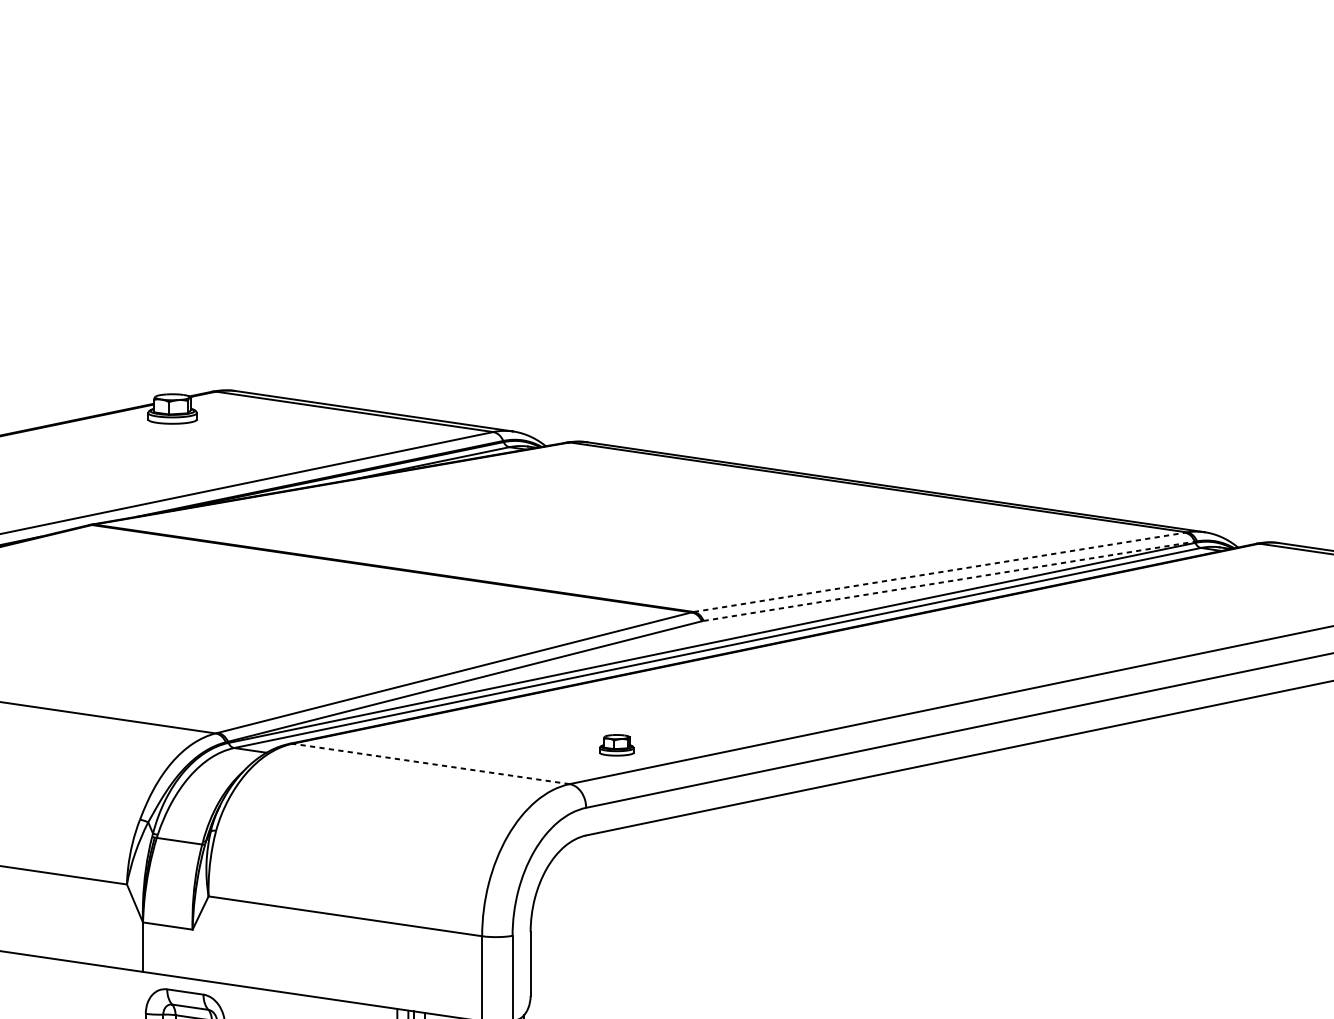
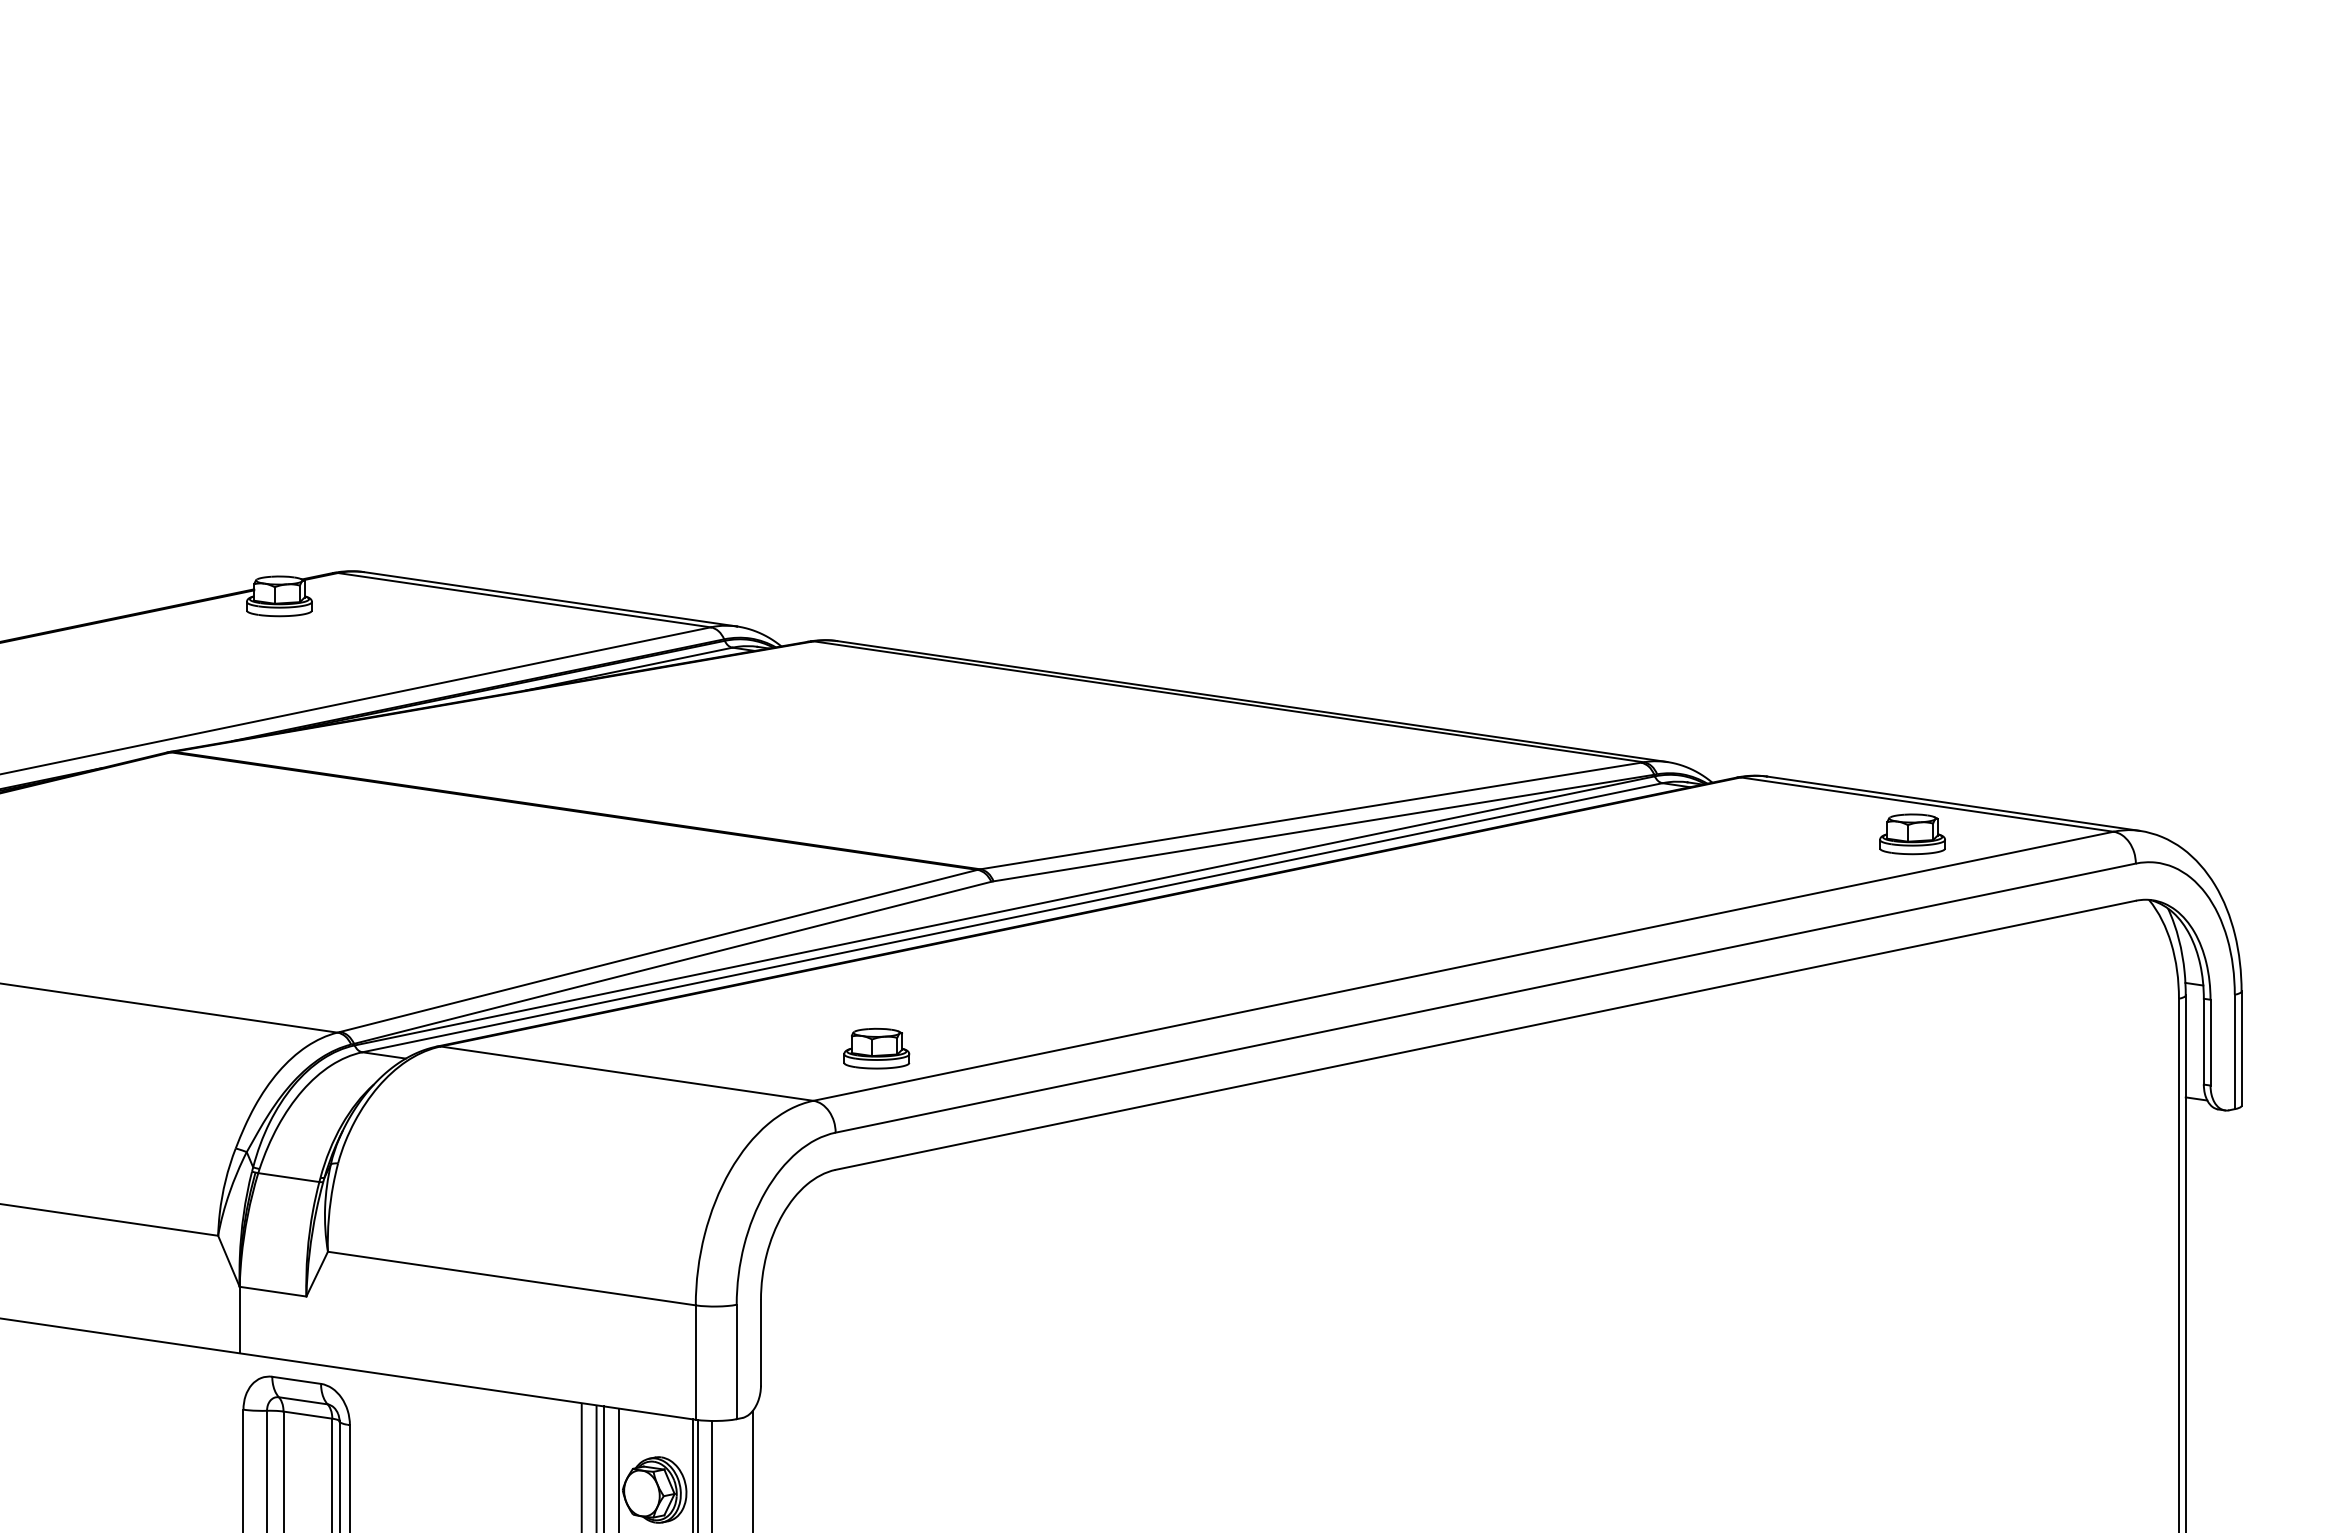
line: (939, 572) -> (1310, 816), dashed -> solid
line: (948, 581) -> (1323, 828), dashed -> solid
part: (616, 745) -> (876, 1048), size x1.43
line: (430, 763) -> (626, 1073), dashed -> solid

